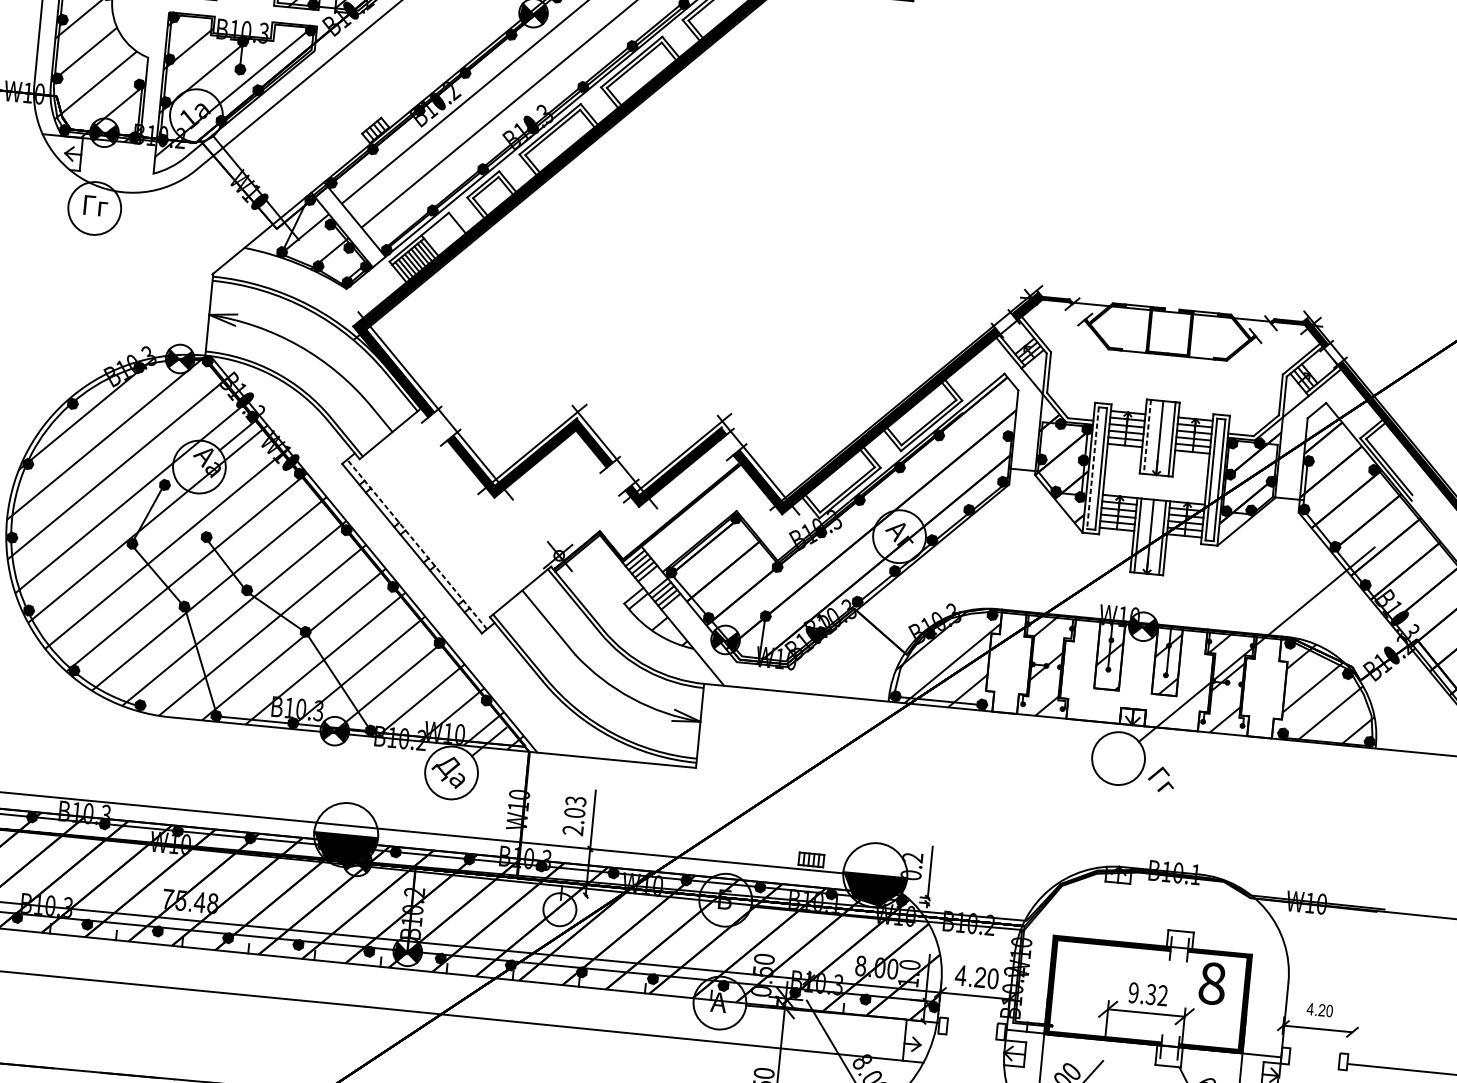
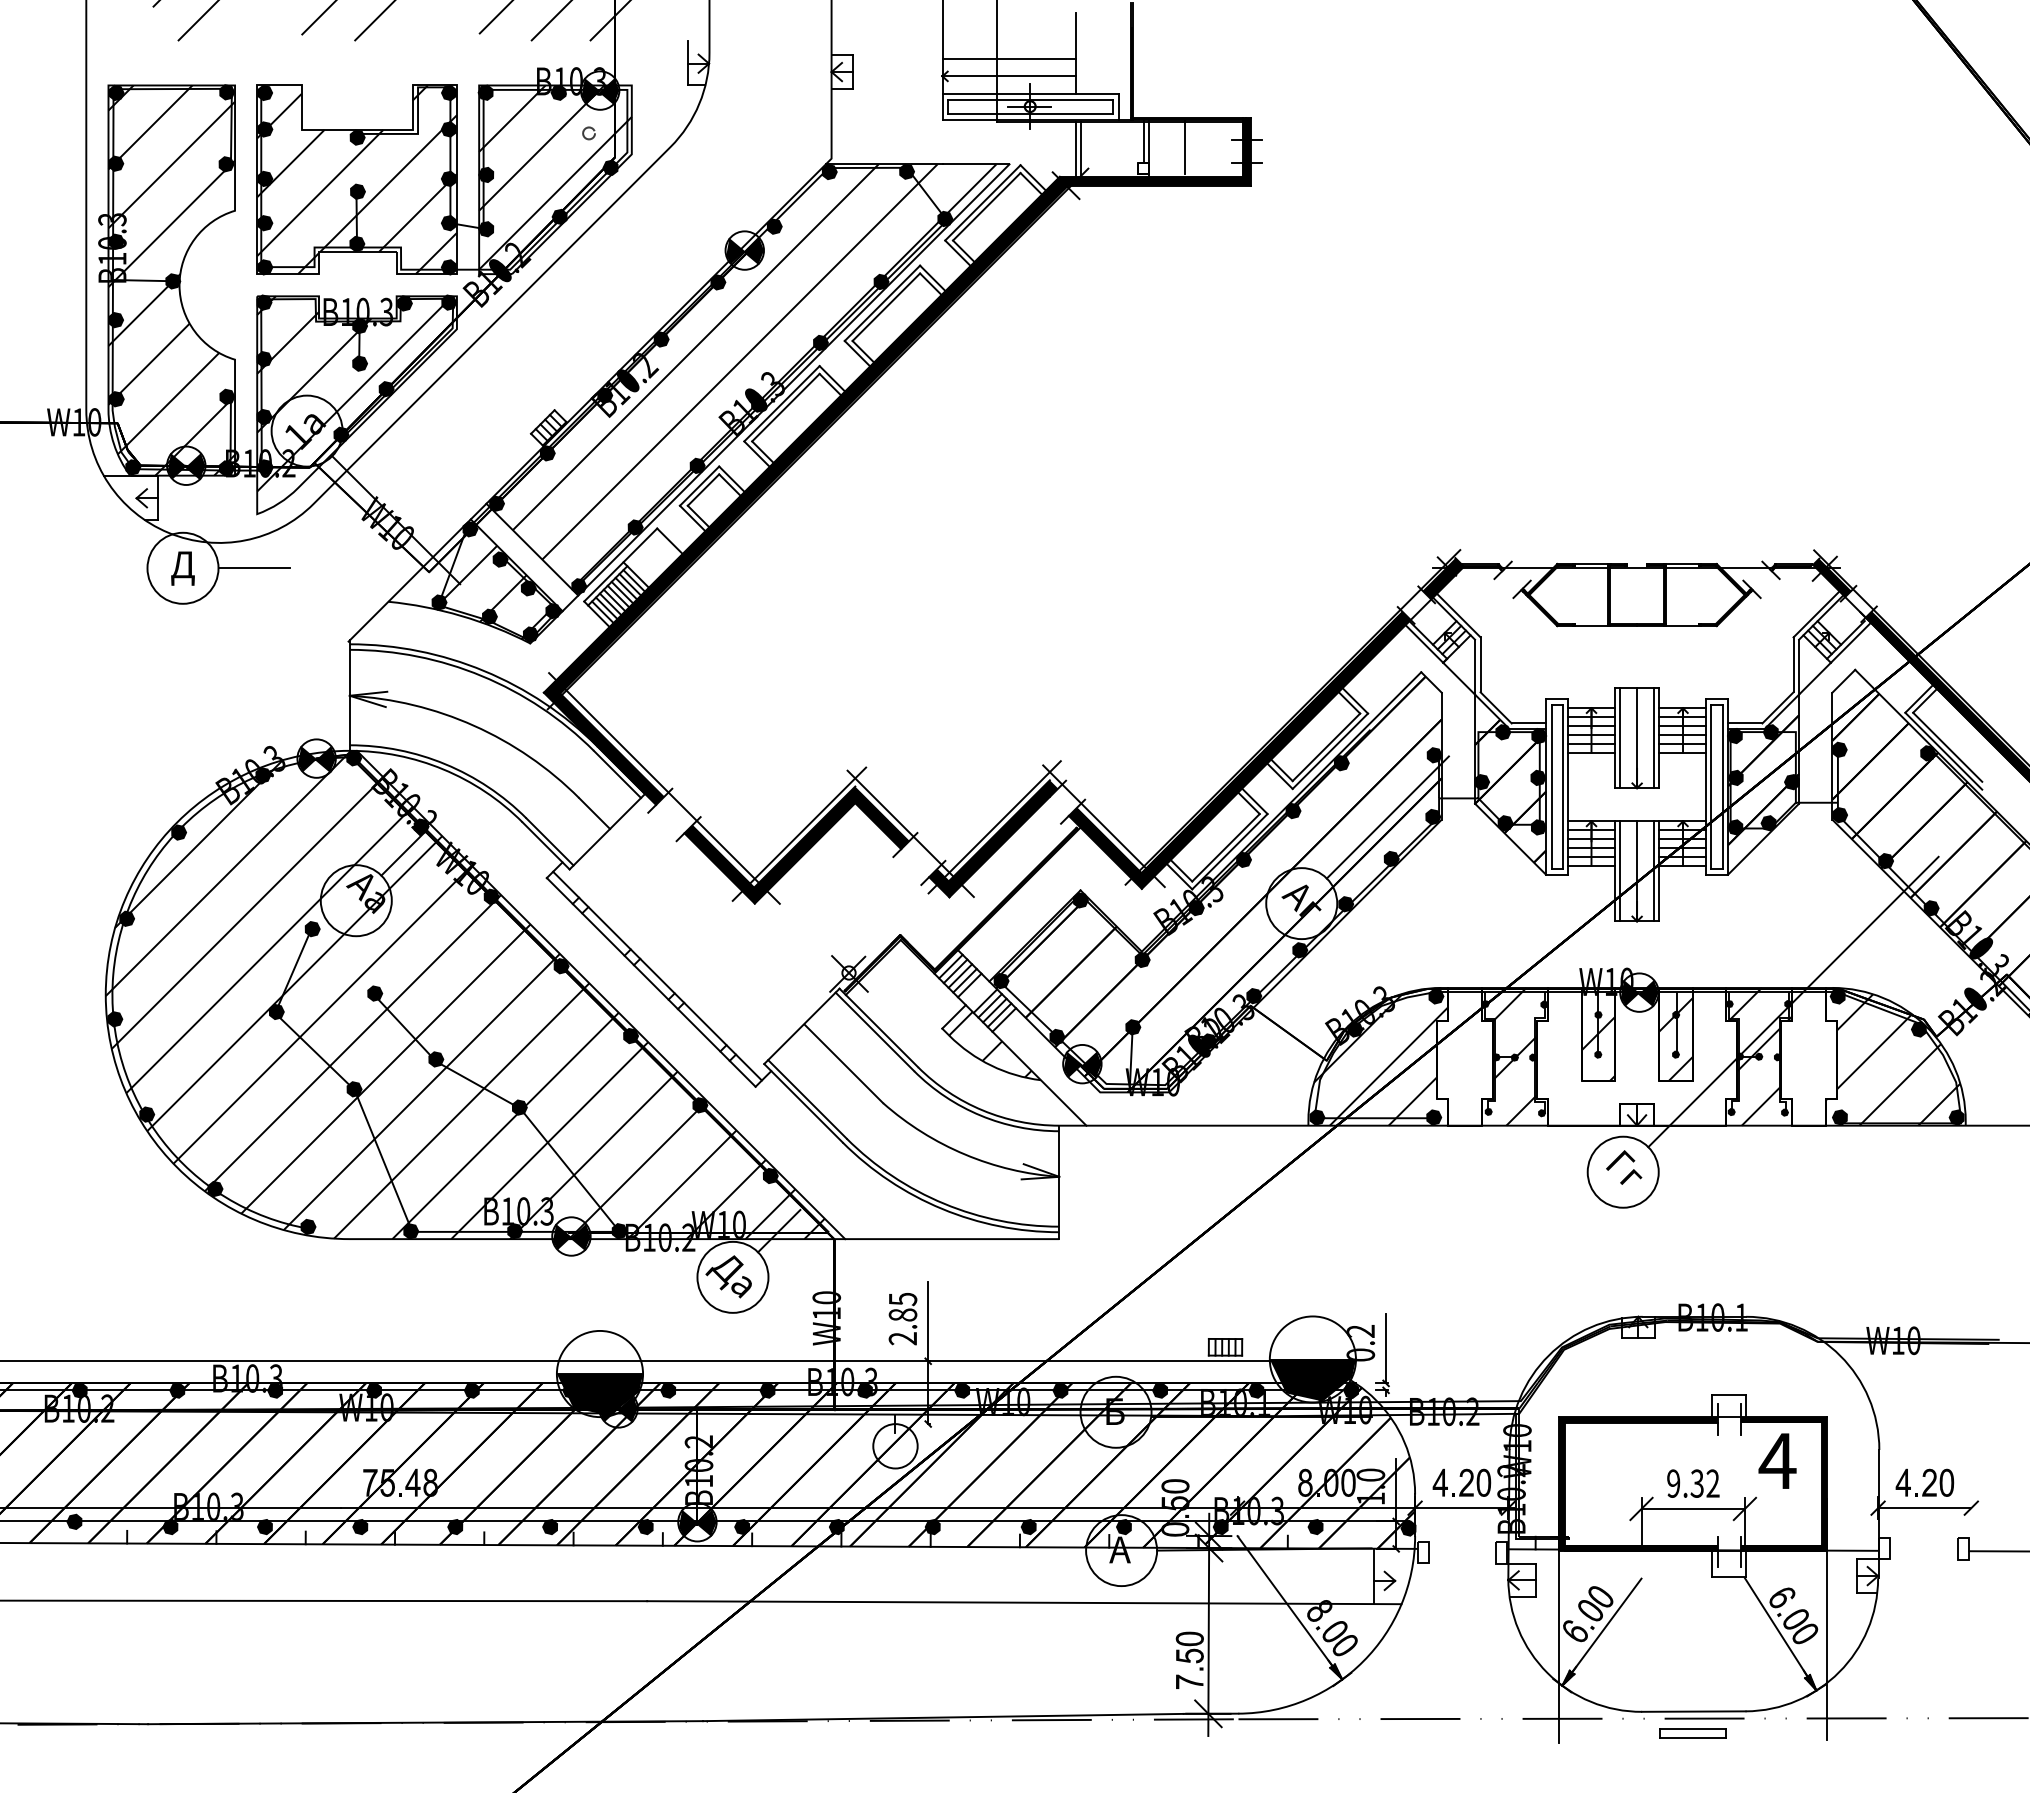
fill: (277, 28) -> (404, 303), added
text: (95, 208) -> (183, 568), Гг -> Д
line: (146, 213) -> (253, 568), added
line: (1147, 437) -> (1620, 738), dashed -> solid
line: (1092, 468) -> (1551, 787), dashed -> solid
line: (969, 479) -> (1387, 817), added
line: (417, 544) -> (657, 976), dashed -> solid
text: (1161, 779) -> (1624, 1167), moved
text: (575, 807) -> (902, 1307), 2.03 -> 2.85
text: (1212, 983) -> (1777, 1460), 8 -> 4
part: (1319, 1009) -> (1924, 1482), size x1.67

